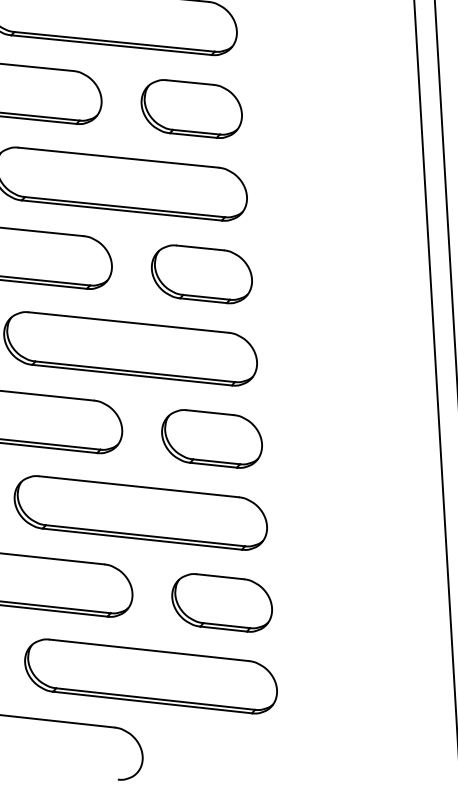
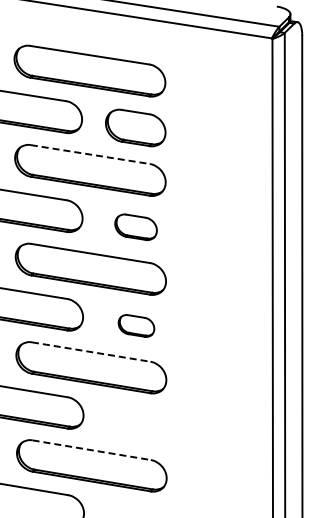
line: (118, 157) -> (90, 154), solid -> dashed
part: (200, 274) -> (135, 227), size x0.7
part: (212, 438) -> (136, 325), size x0.6
line: (139, 487) -> (91, 352), solid -> dashed
part: (221, 603) -> (136, 424), removed
line: (149, 650) -> (91, 450), solid -> dashed

